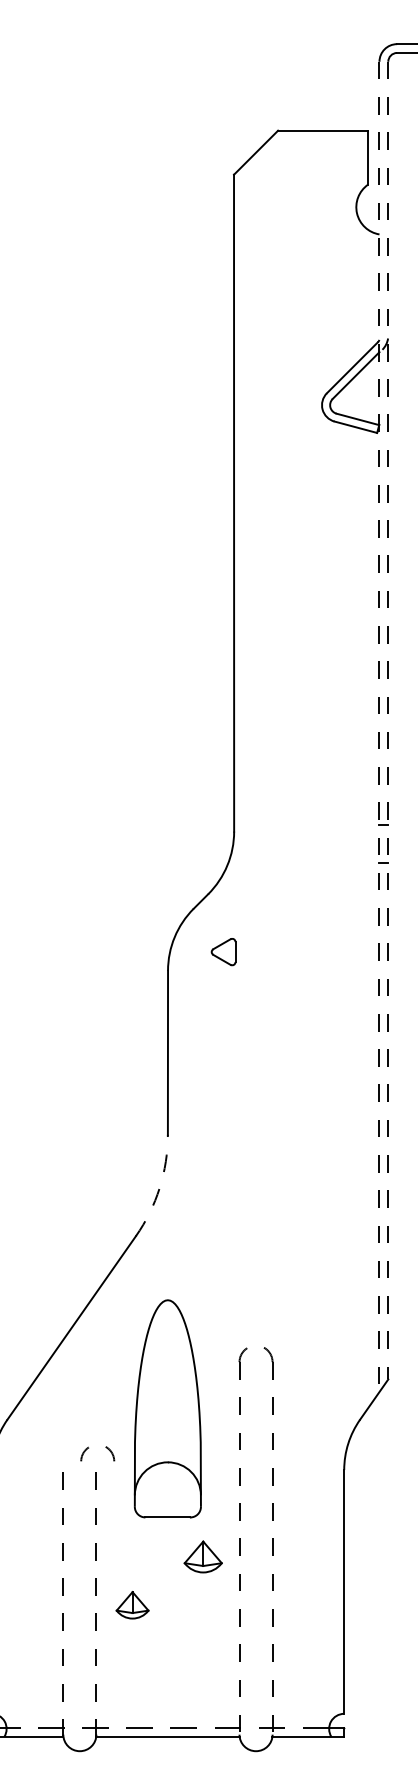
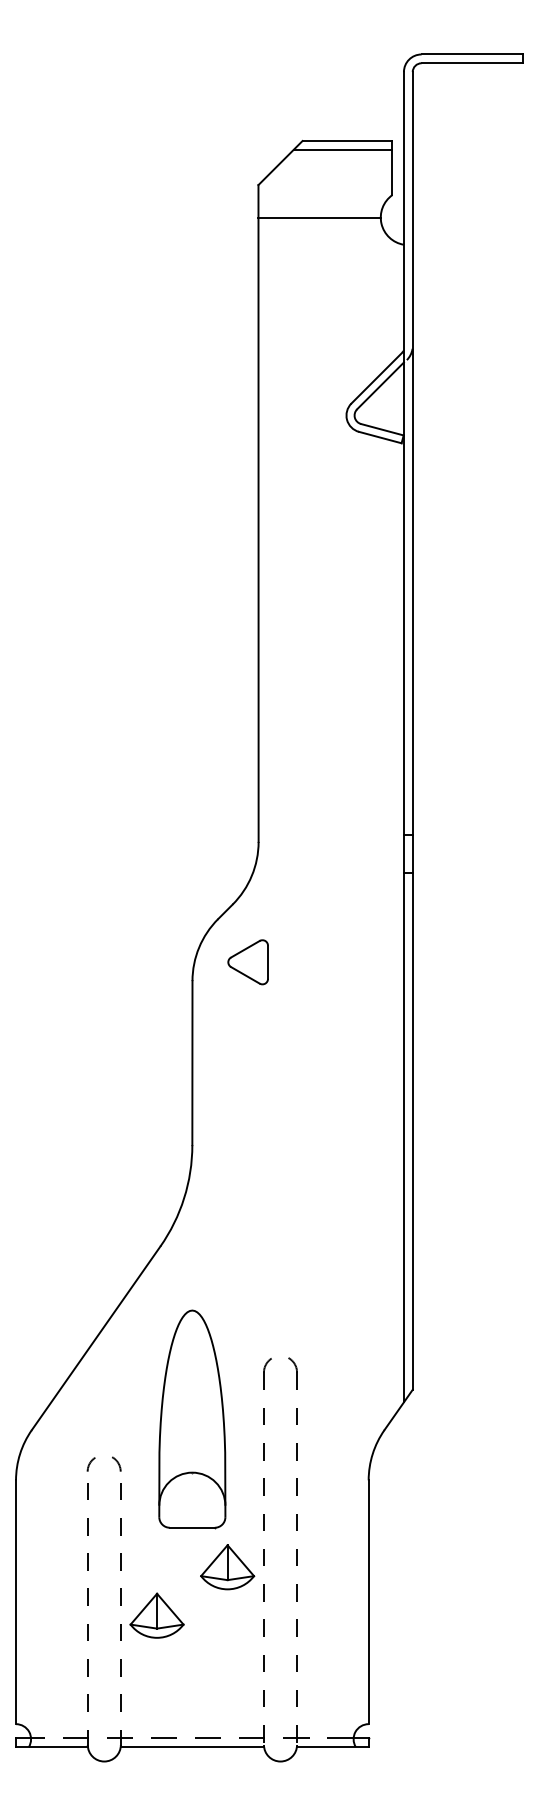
line: (318, 139) -> (342, 149), added
line: (295, 207) -> (319, 217), added
line: (388, 720) -> (412, 730), dashed -> solid
line: (379, 727) -> (403, 737), dashed -> solid
part: (223, 952) -> (247, 962), size x1.67
arc: (160, 1188) -> (184, 1198), dashed -> solid
arc: (89, 1448) -> (95, 1458), moved
part: (203, 1557) -> (227, 1567), size x1.43
part: (132, 1605) -> (156, 1615), size x1.67

